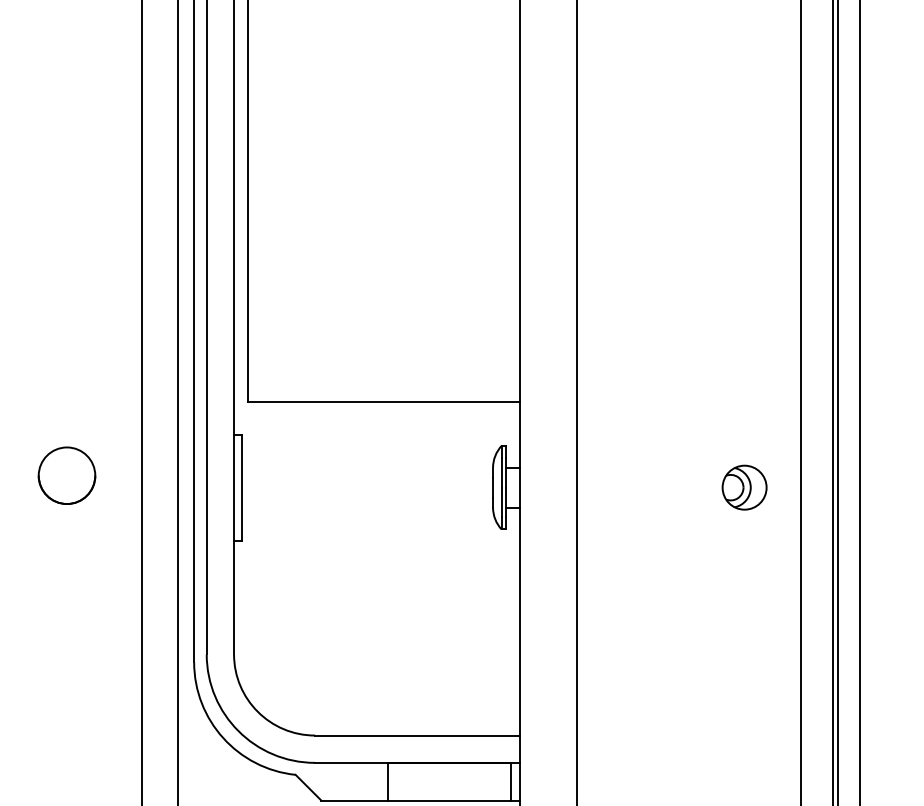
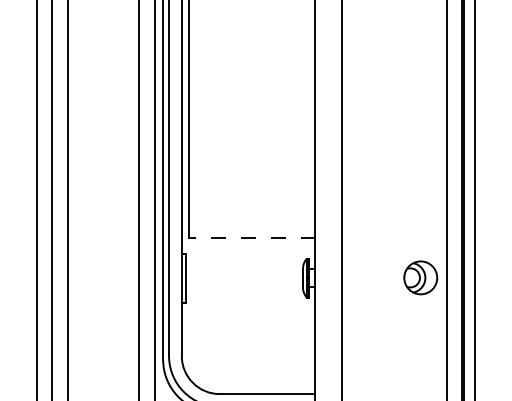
line: (382, 402) -> (251, 238), solid -> dashed
circle: (66, 475) -> (103, 272), removed
part: (744, 488) -> (420, 278), size x1.6

